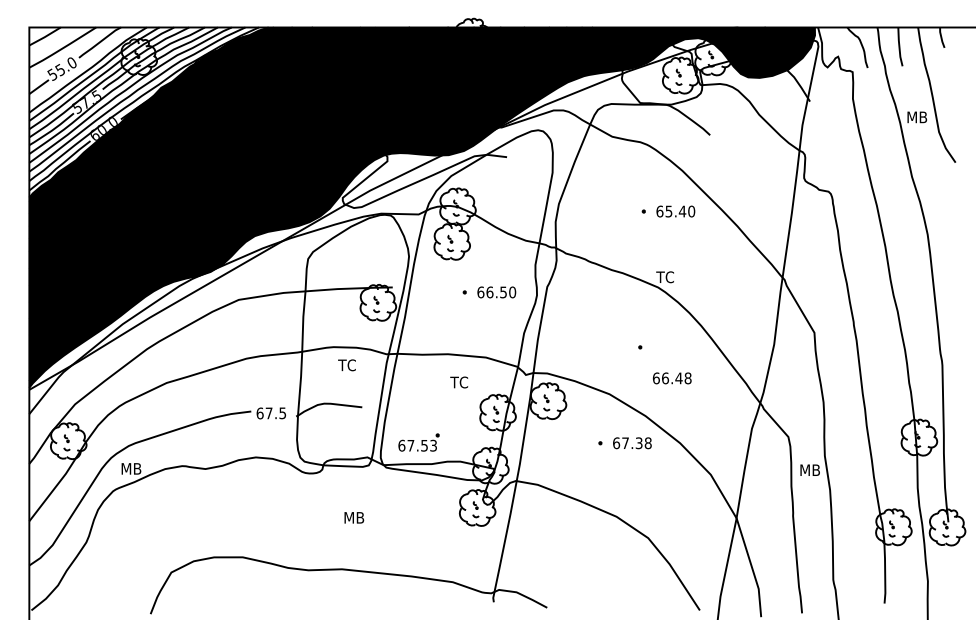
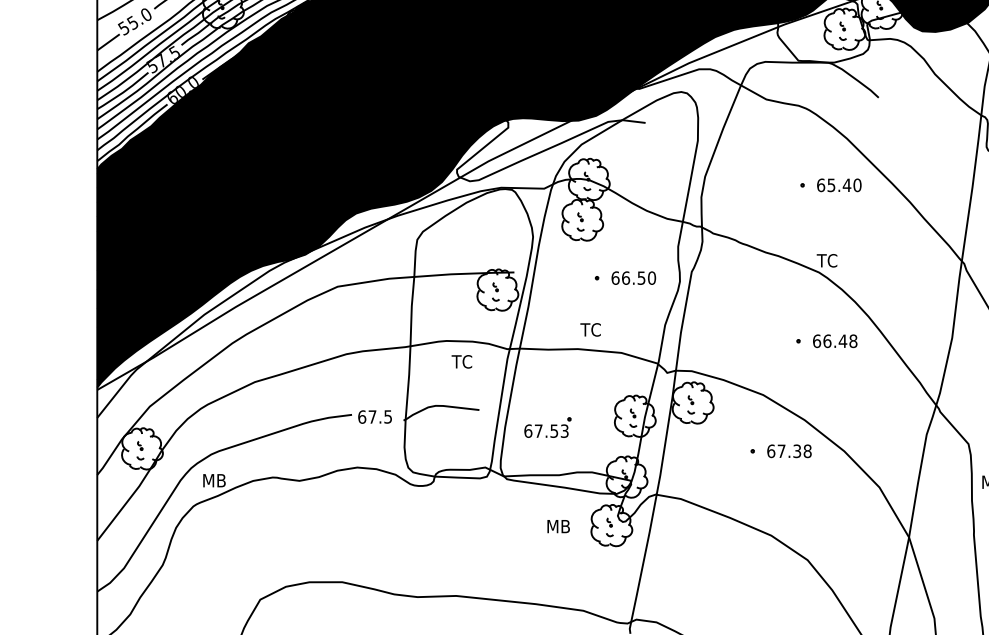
text: (671, 378) -> (834, 341), moved
text: (459, 382) -> (591, 329), moved
part: (418, 442) -> (547, 427), moved
text: (354, 517) -> (558, 526), moved

